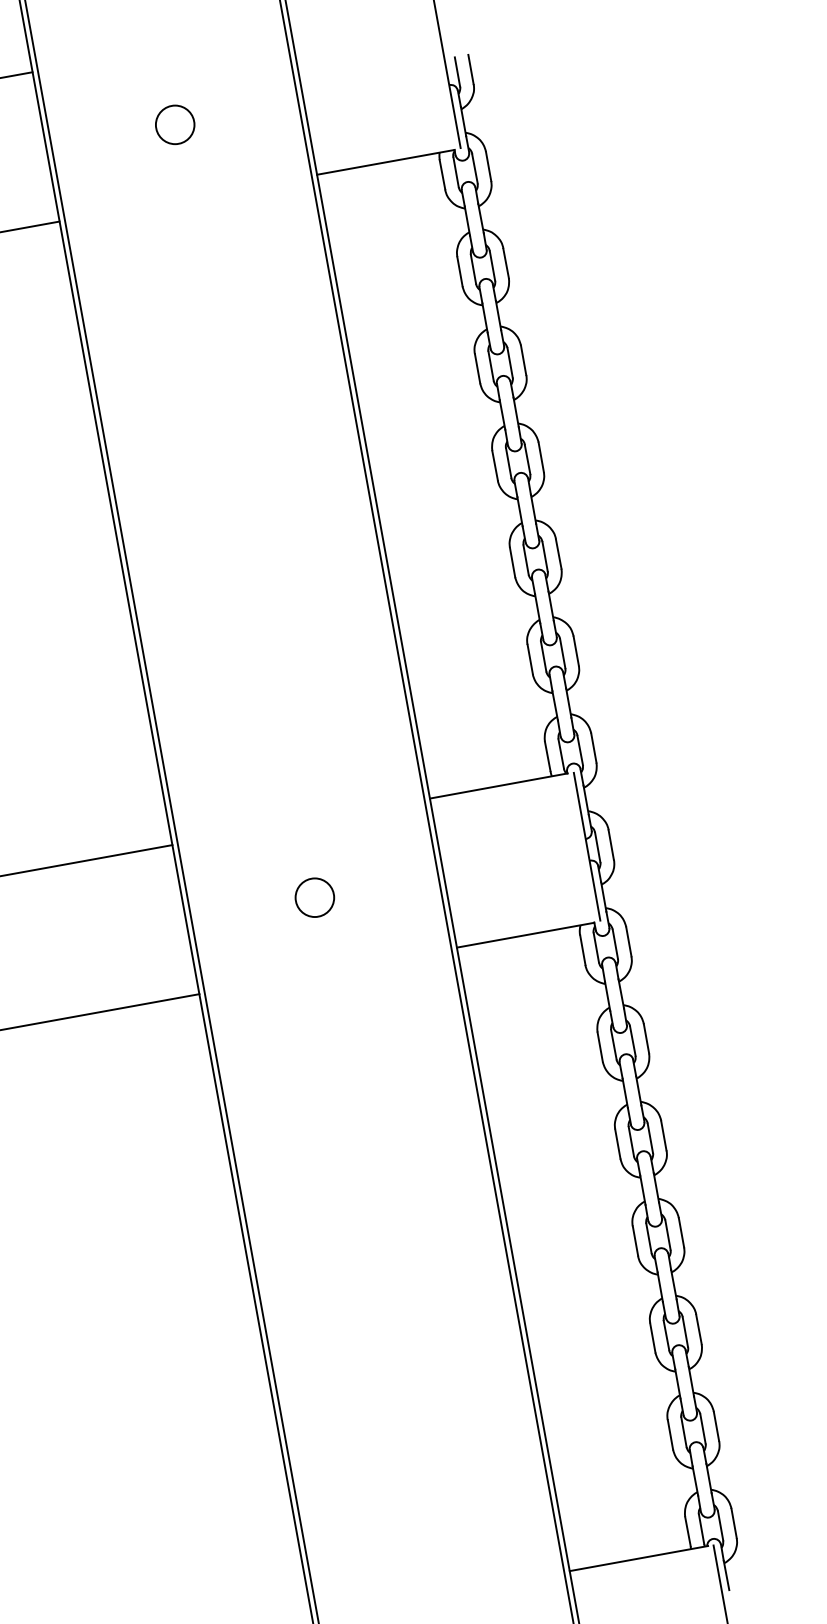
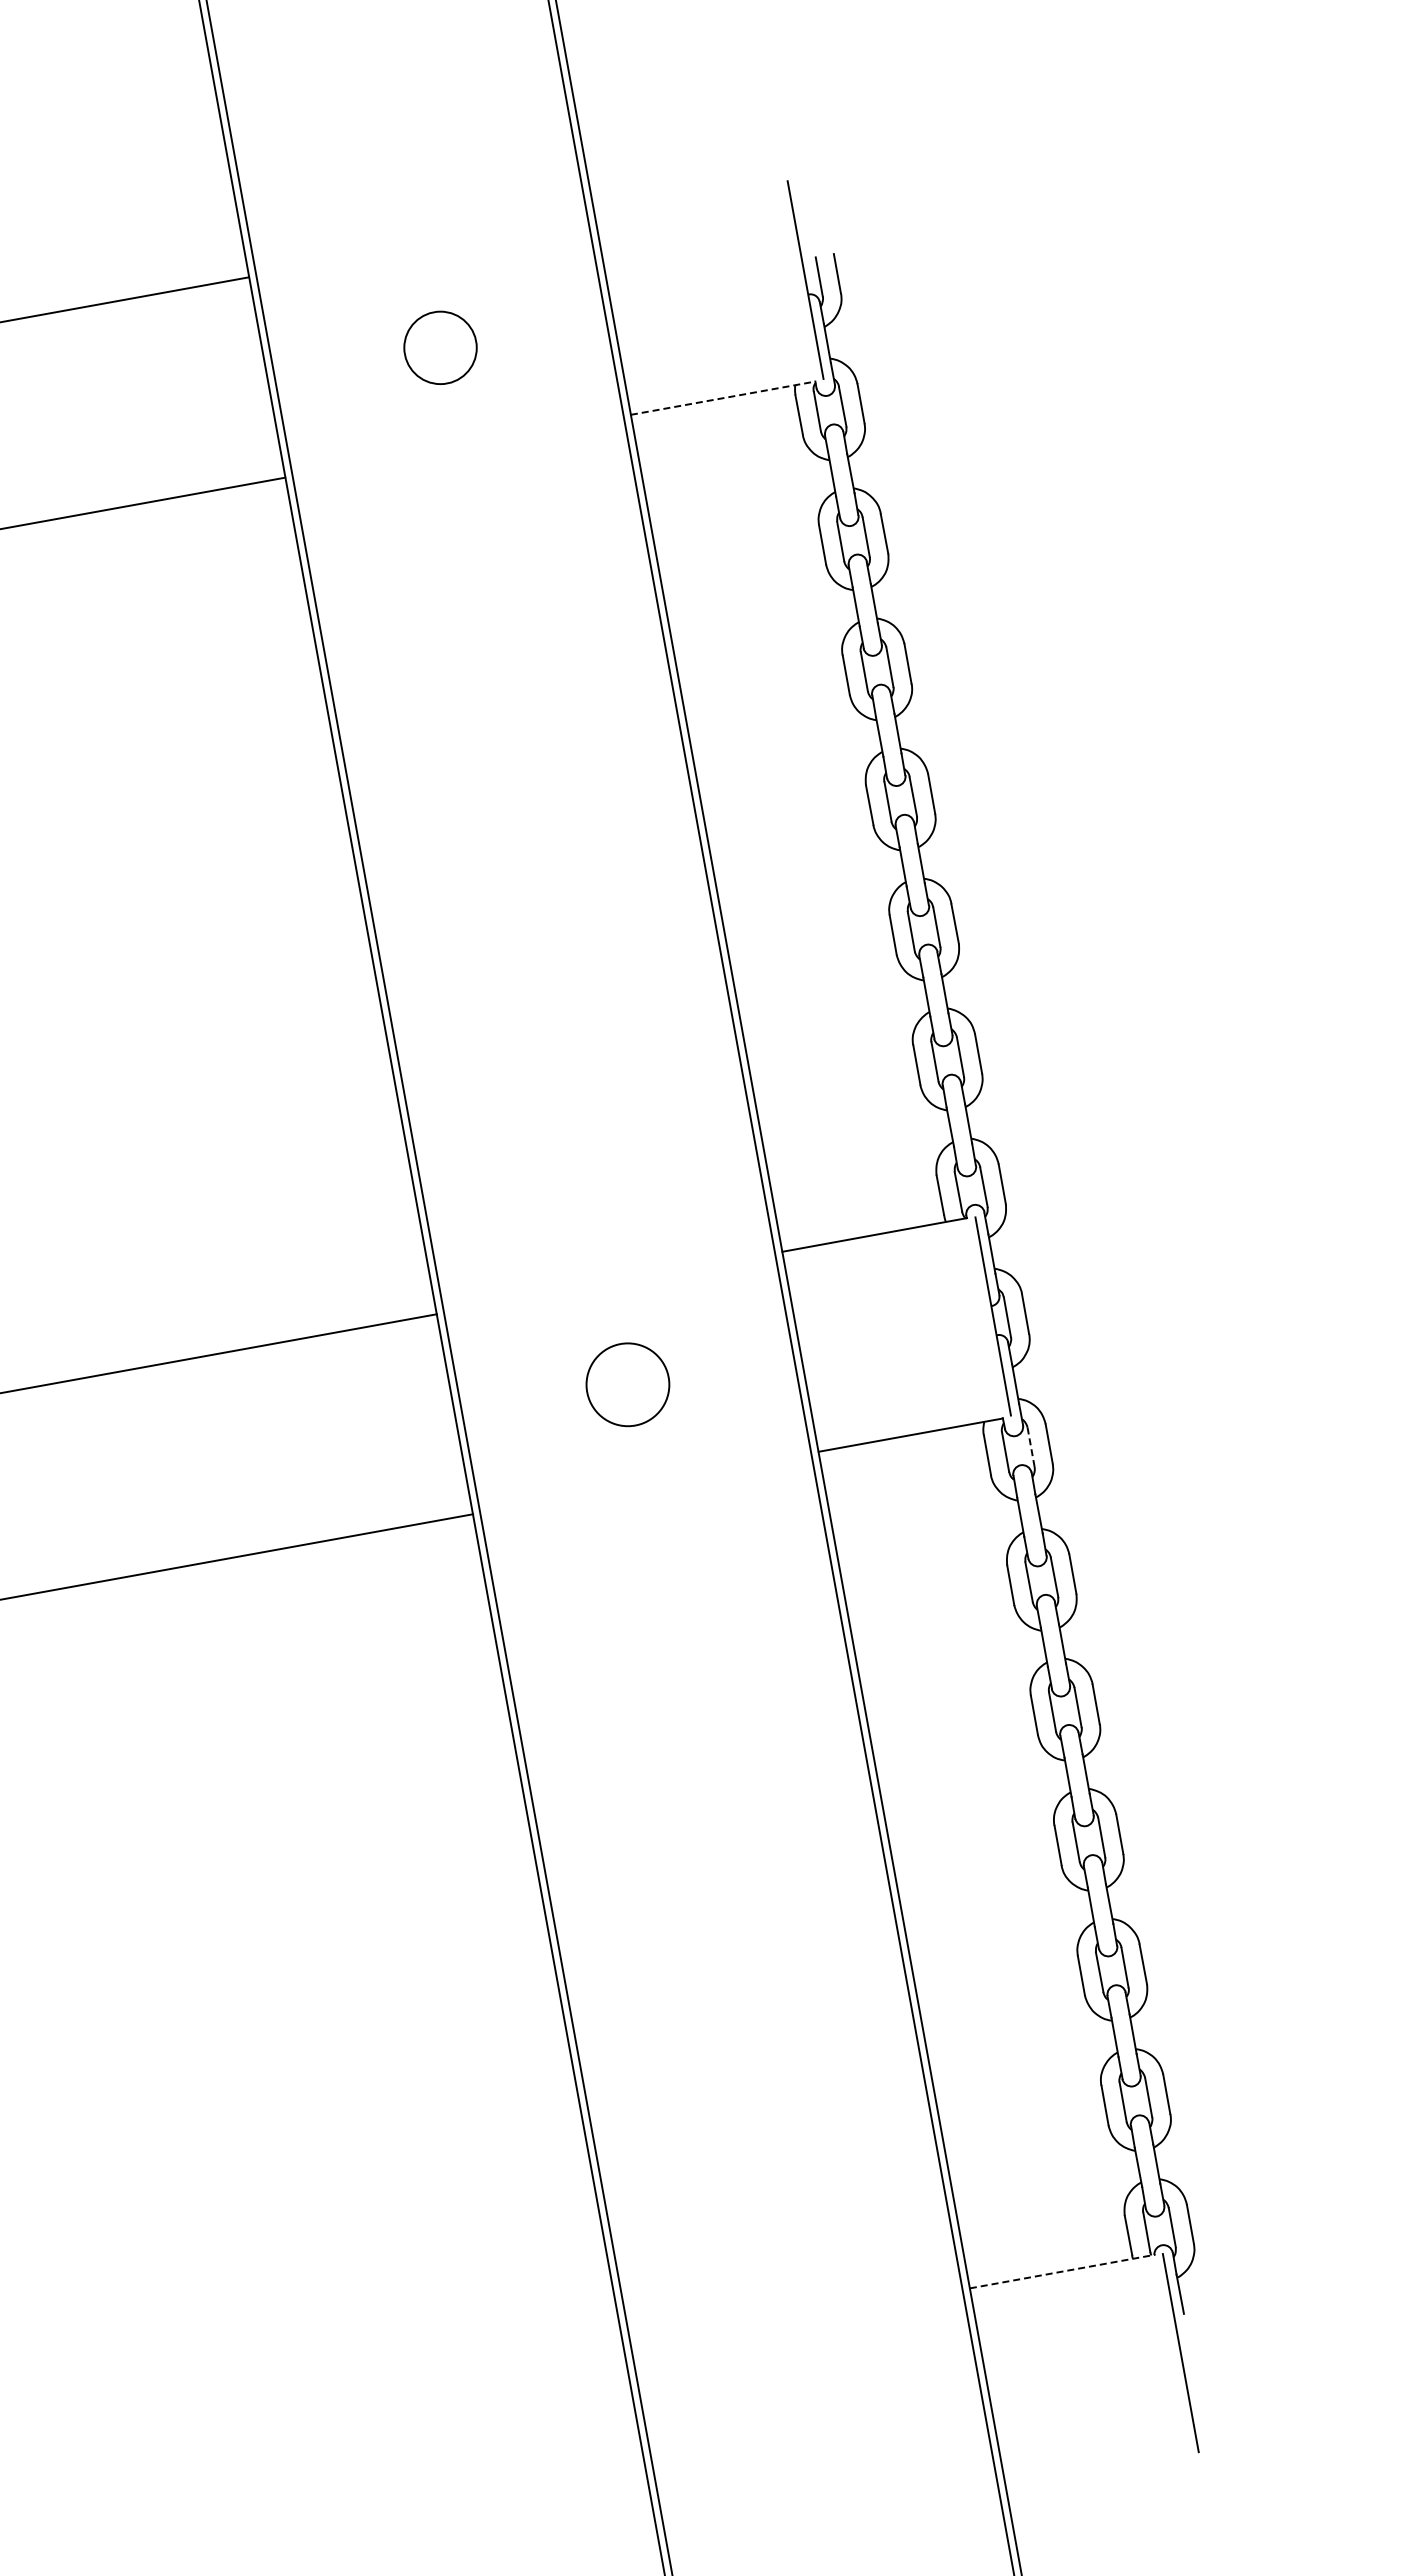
circle: (175, 124) -> (440, 347), size x1.4
line: (386, 162) -> (723, 398), solid -> dashed
circle: (314, 897) -> (627, 1384), size x1.6
line: (615, 944) -> (1031, 1447), solid -> dashed
line: (639, 1558) -> (1063, 2271), solid -> dashed

